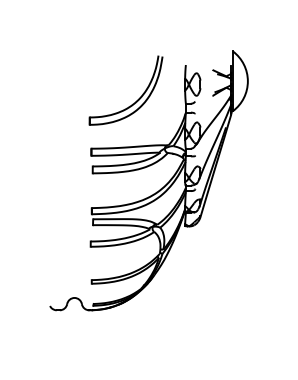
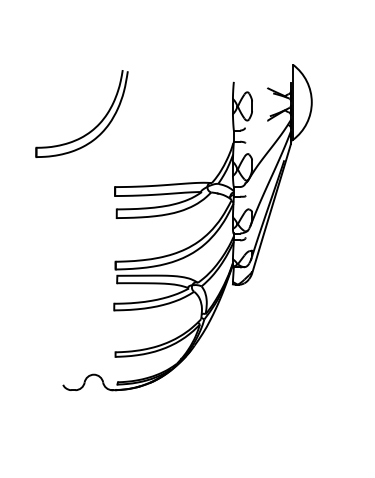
part: (132, 103) -> (90, 130), moved

